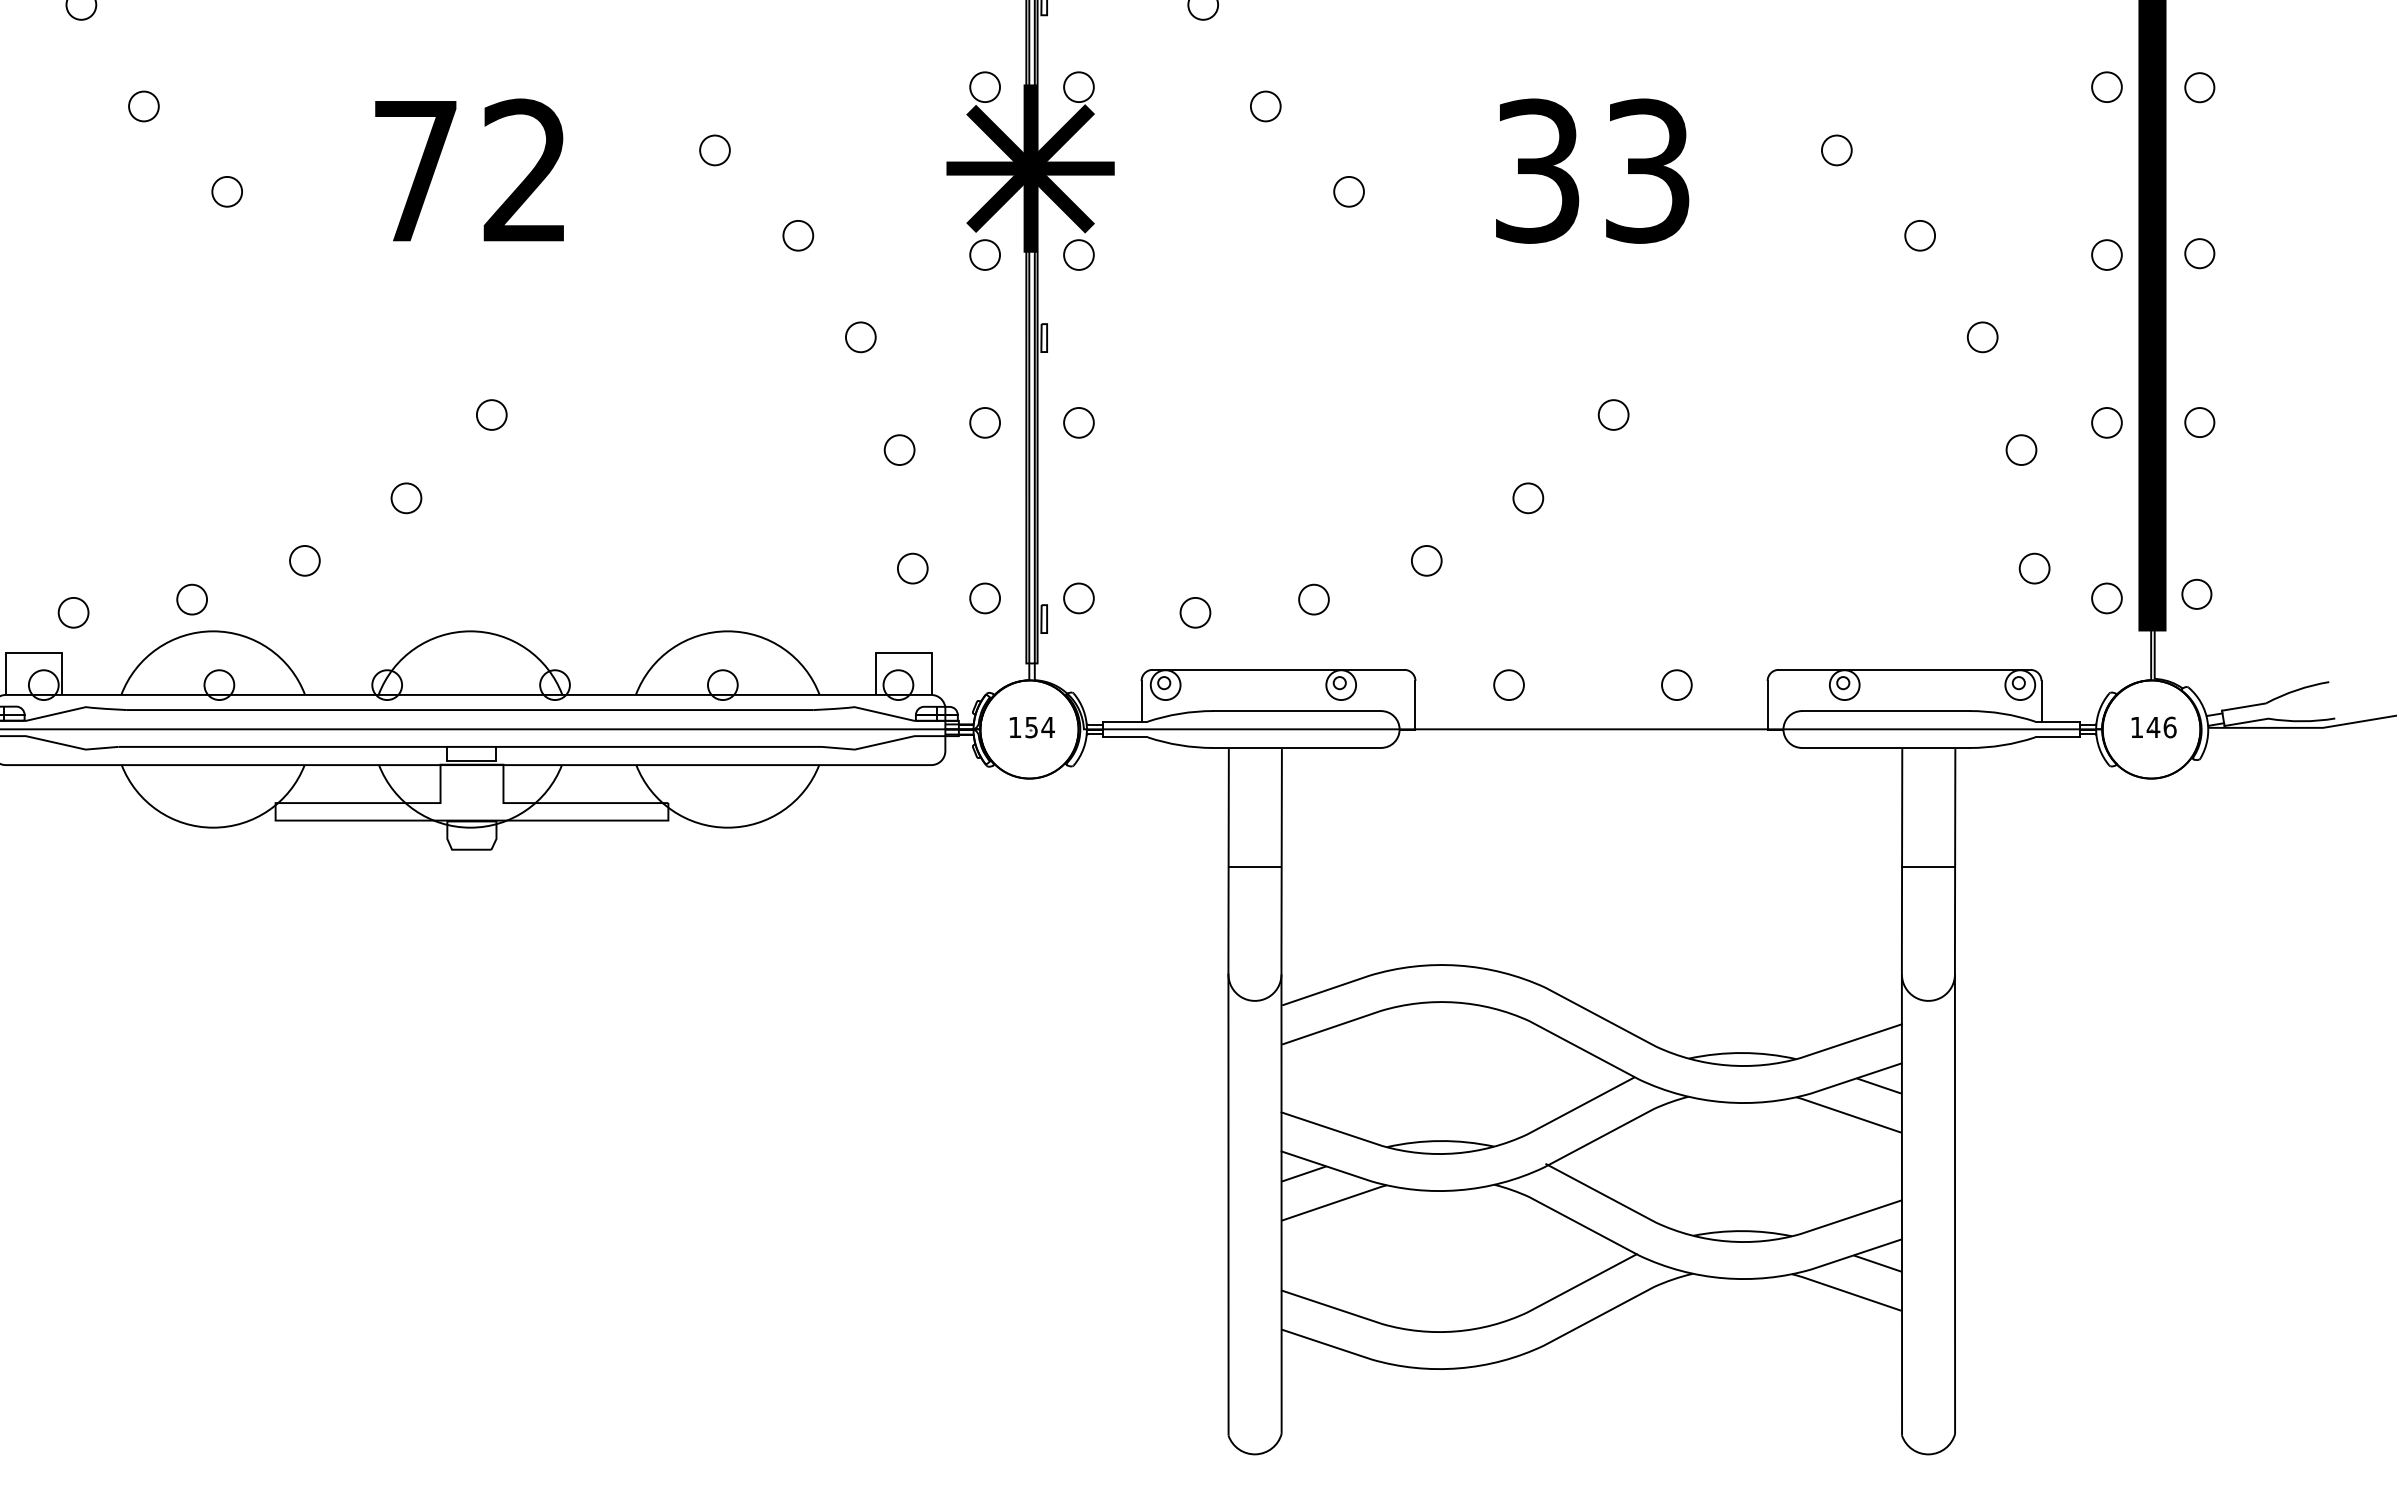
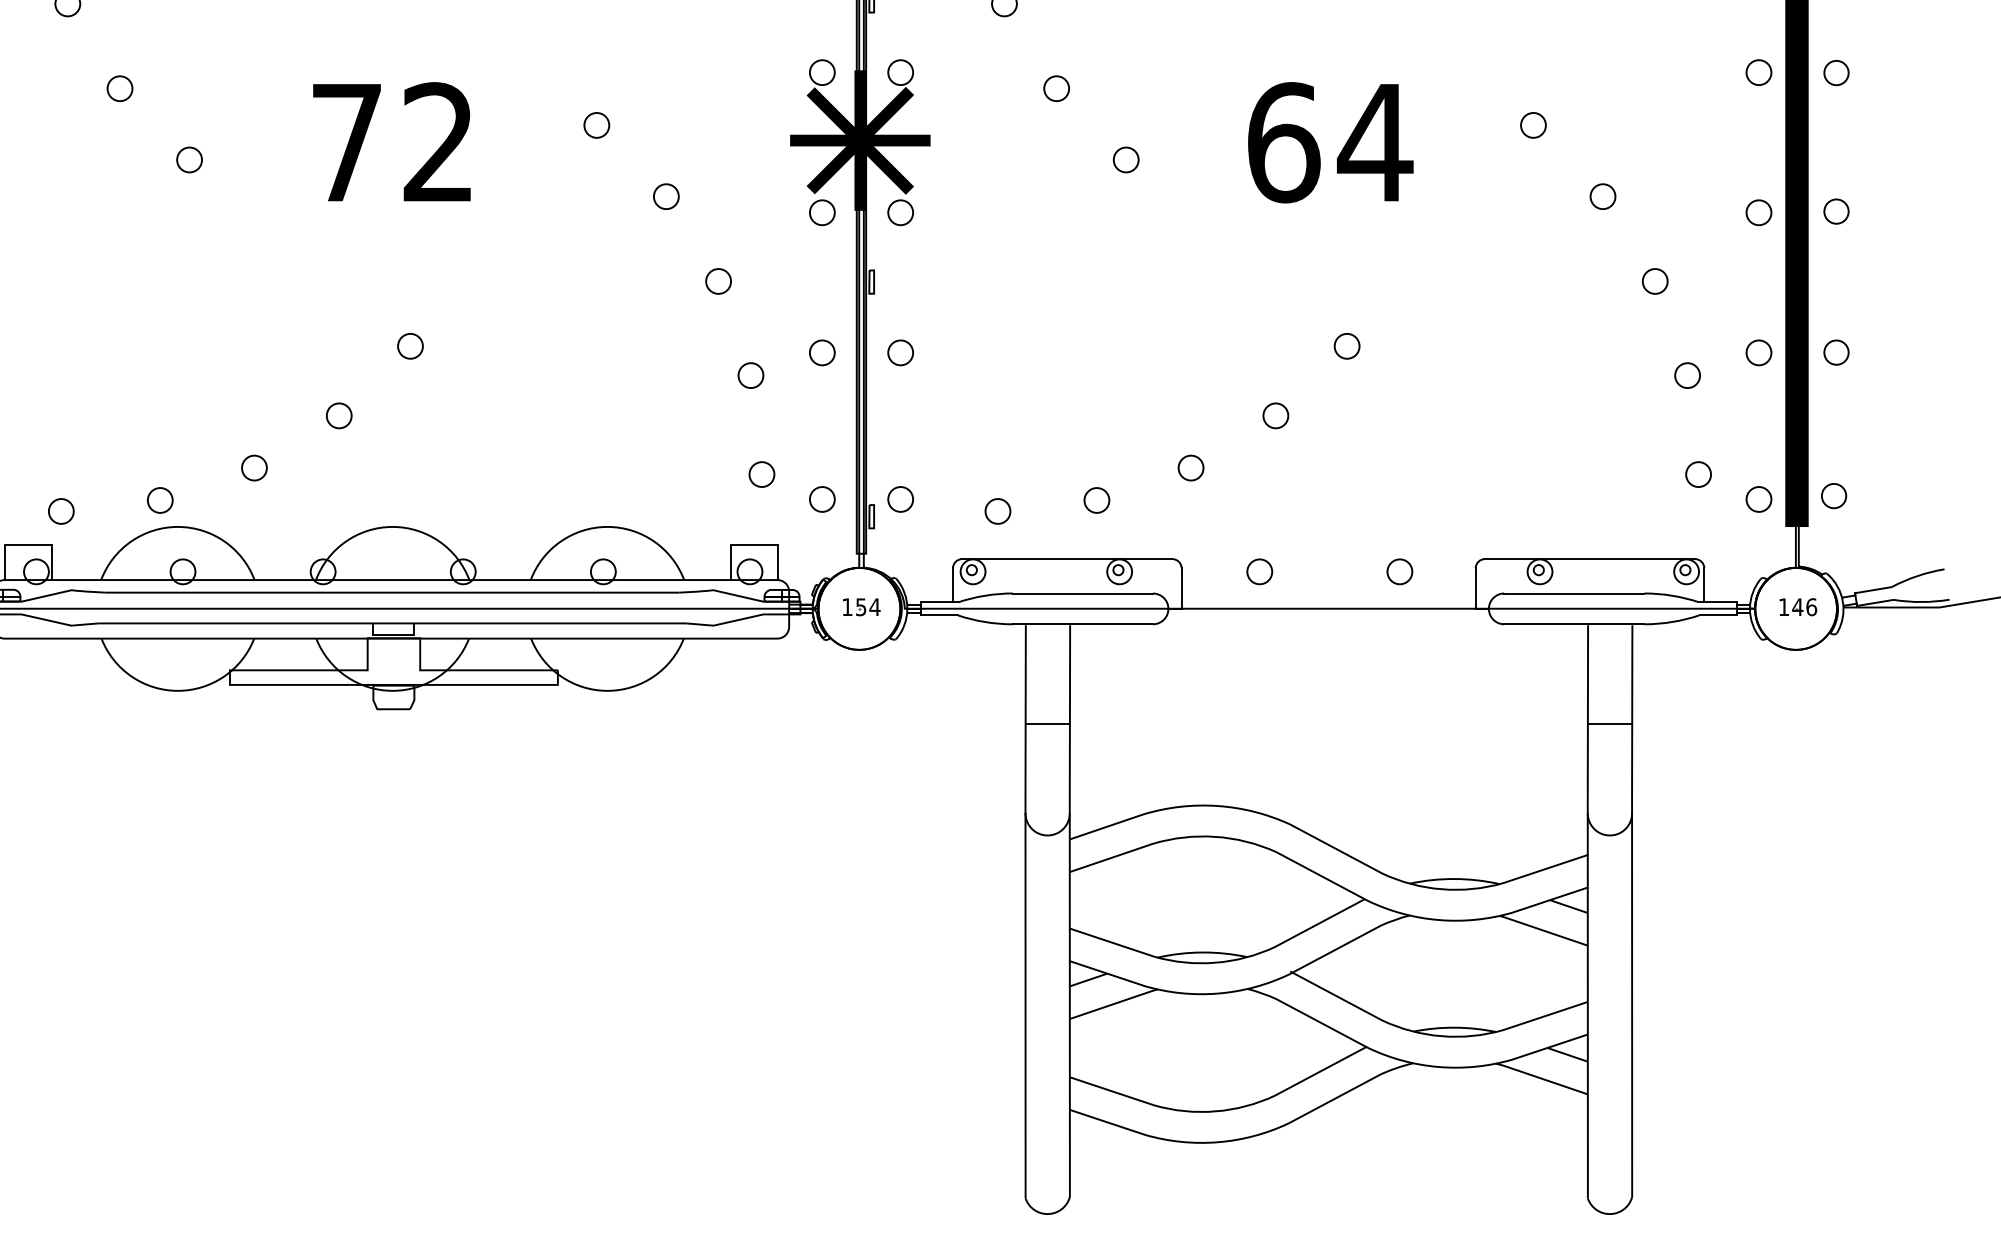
text: (1594, 170) -> (1331, 142), 33 -> 64

